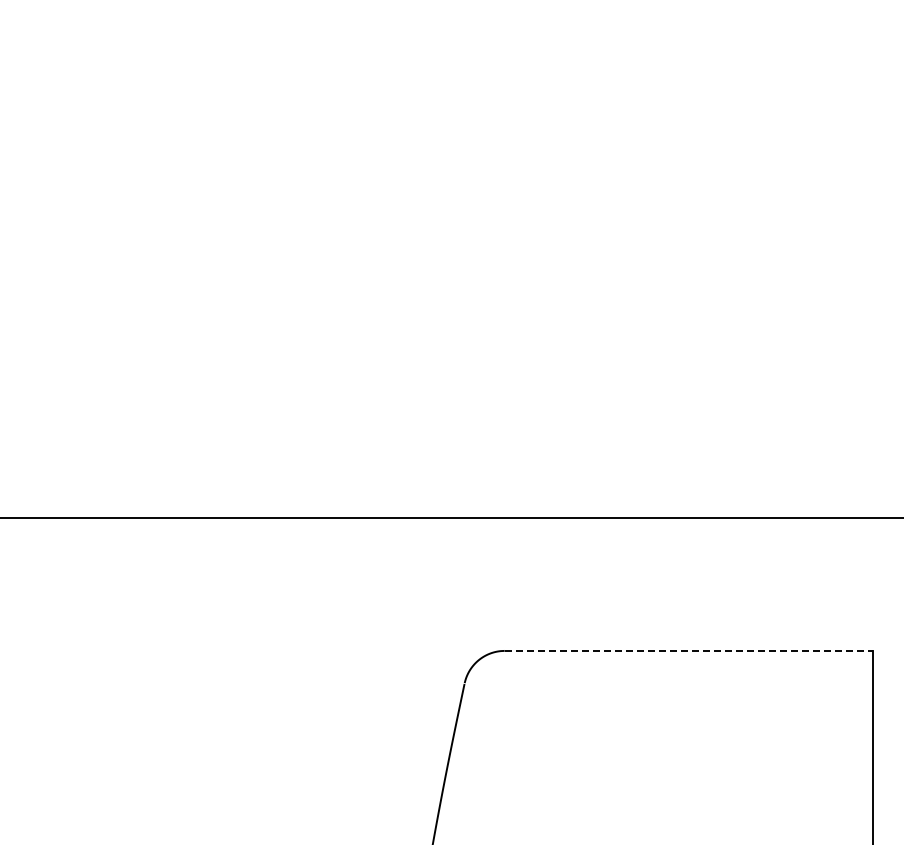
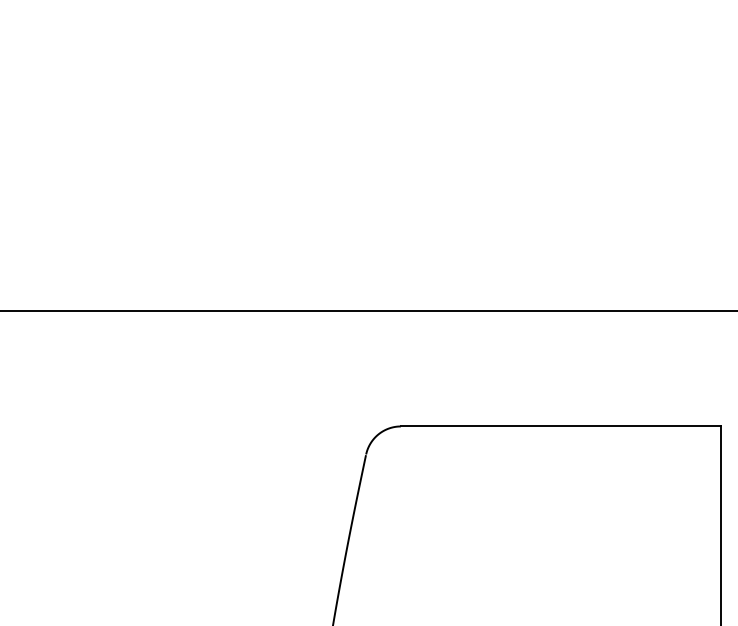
line: (689, 650) -> (561, 426), dashed -> solid

